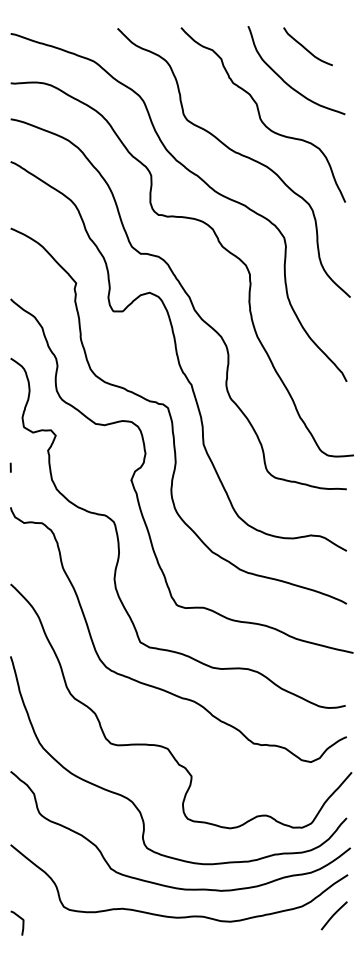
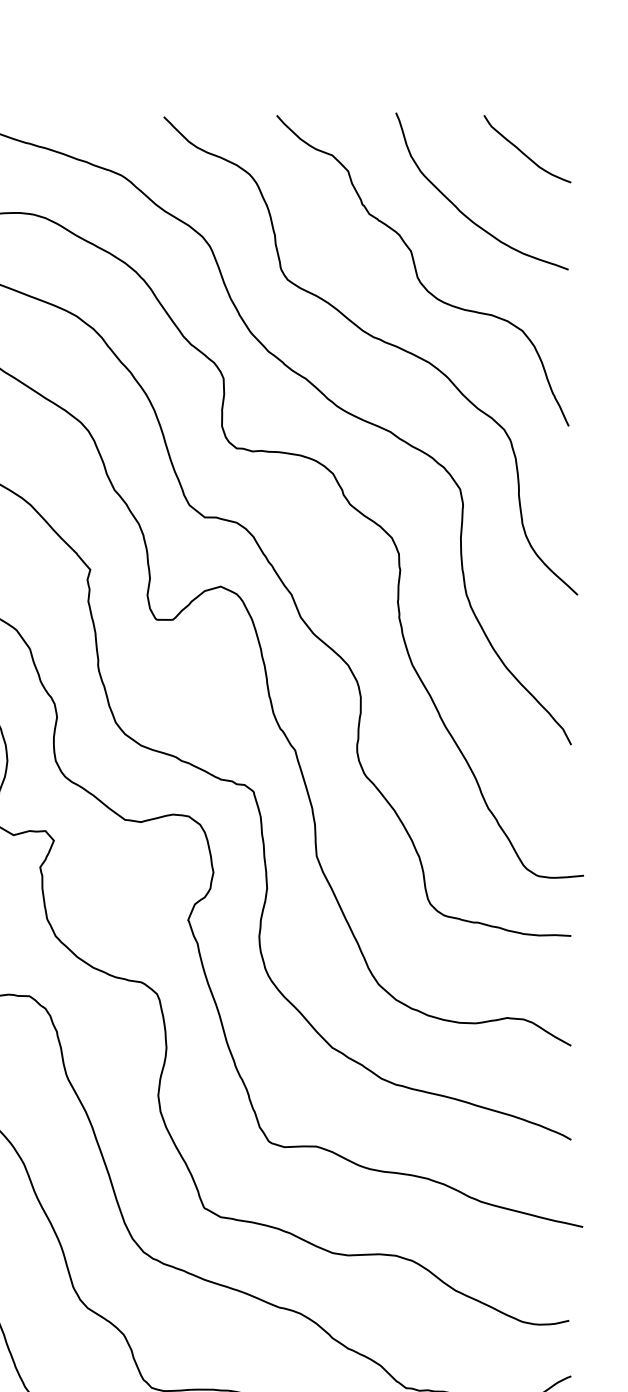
curve: (305, 47) -> (522, 150), moved

